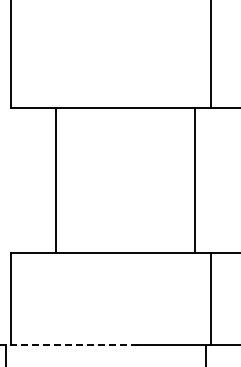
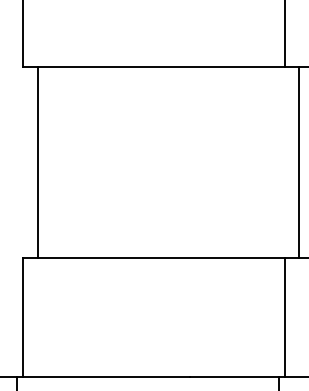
line: (55, 180) -> (37, 162), moved
line: (194, 180) -> (298, 162), moved
line: (71, 344) -> (102, 376), dashed -> solid

